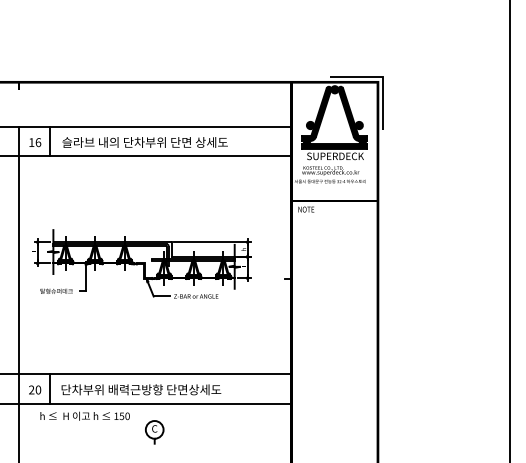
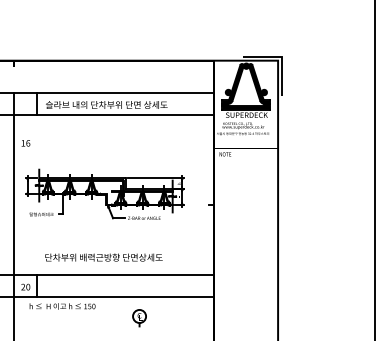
text: (35, 142) -> (26, 143), moved
text: (141, 389) -> (104, 257), moved
part: (154, 432) -> (139, 318), moved

